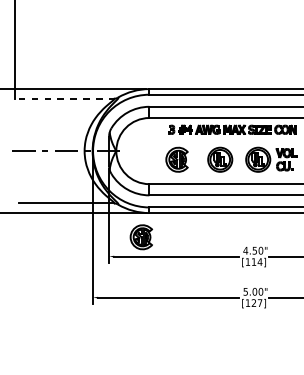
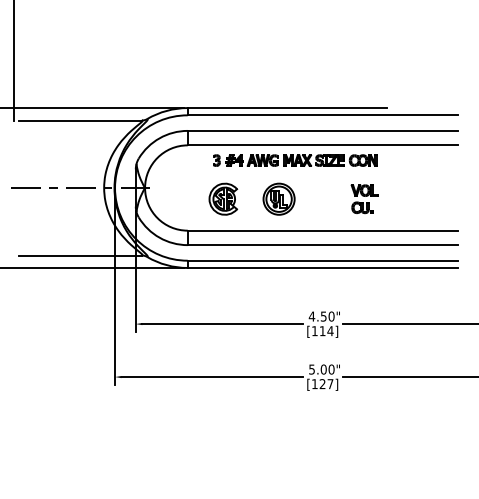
line: (67, 98) -> (81, 120), dashed -> solid
part: (257, 159) -> (327, 198), removed
part: (141, 236) -> (177, 298), removed

